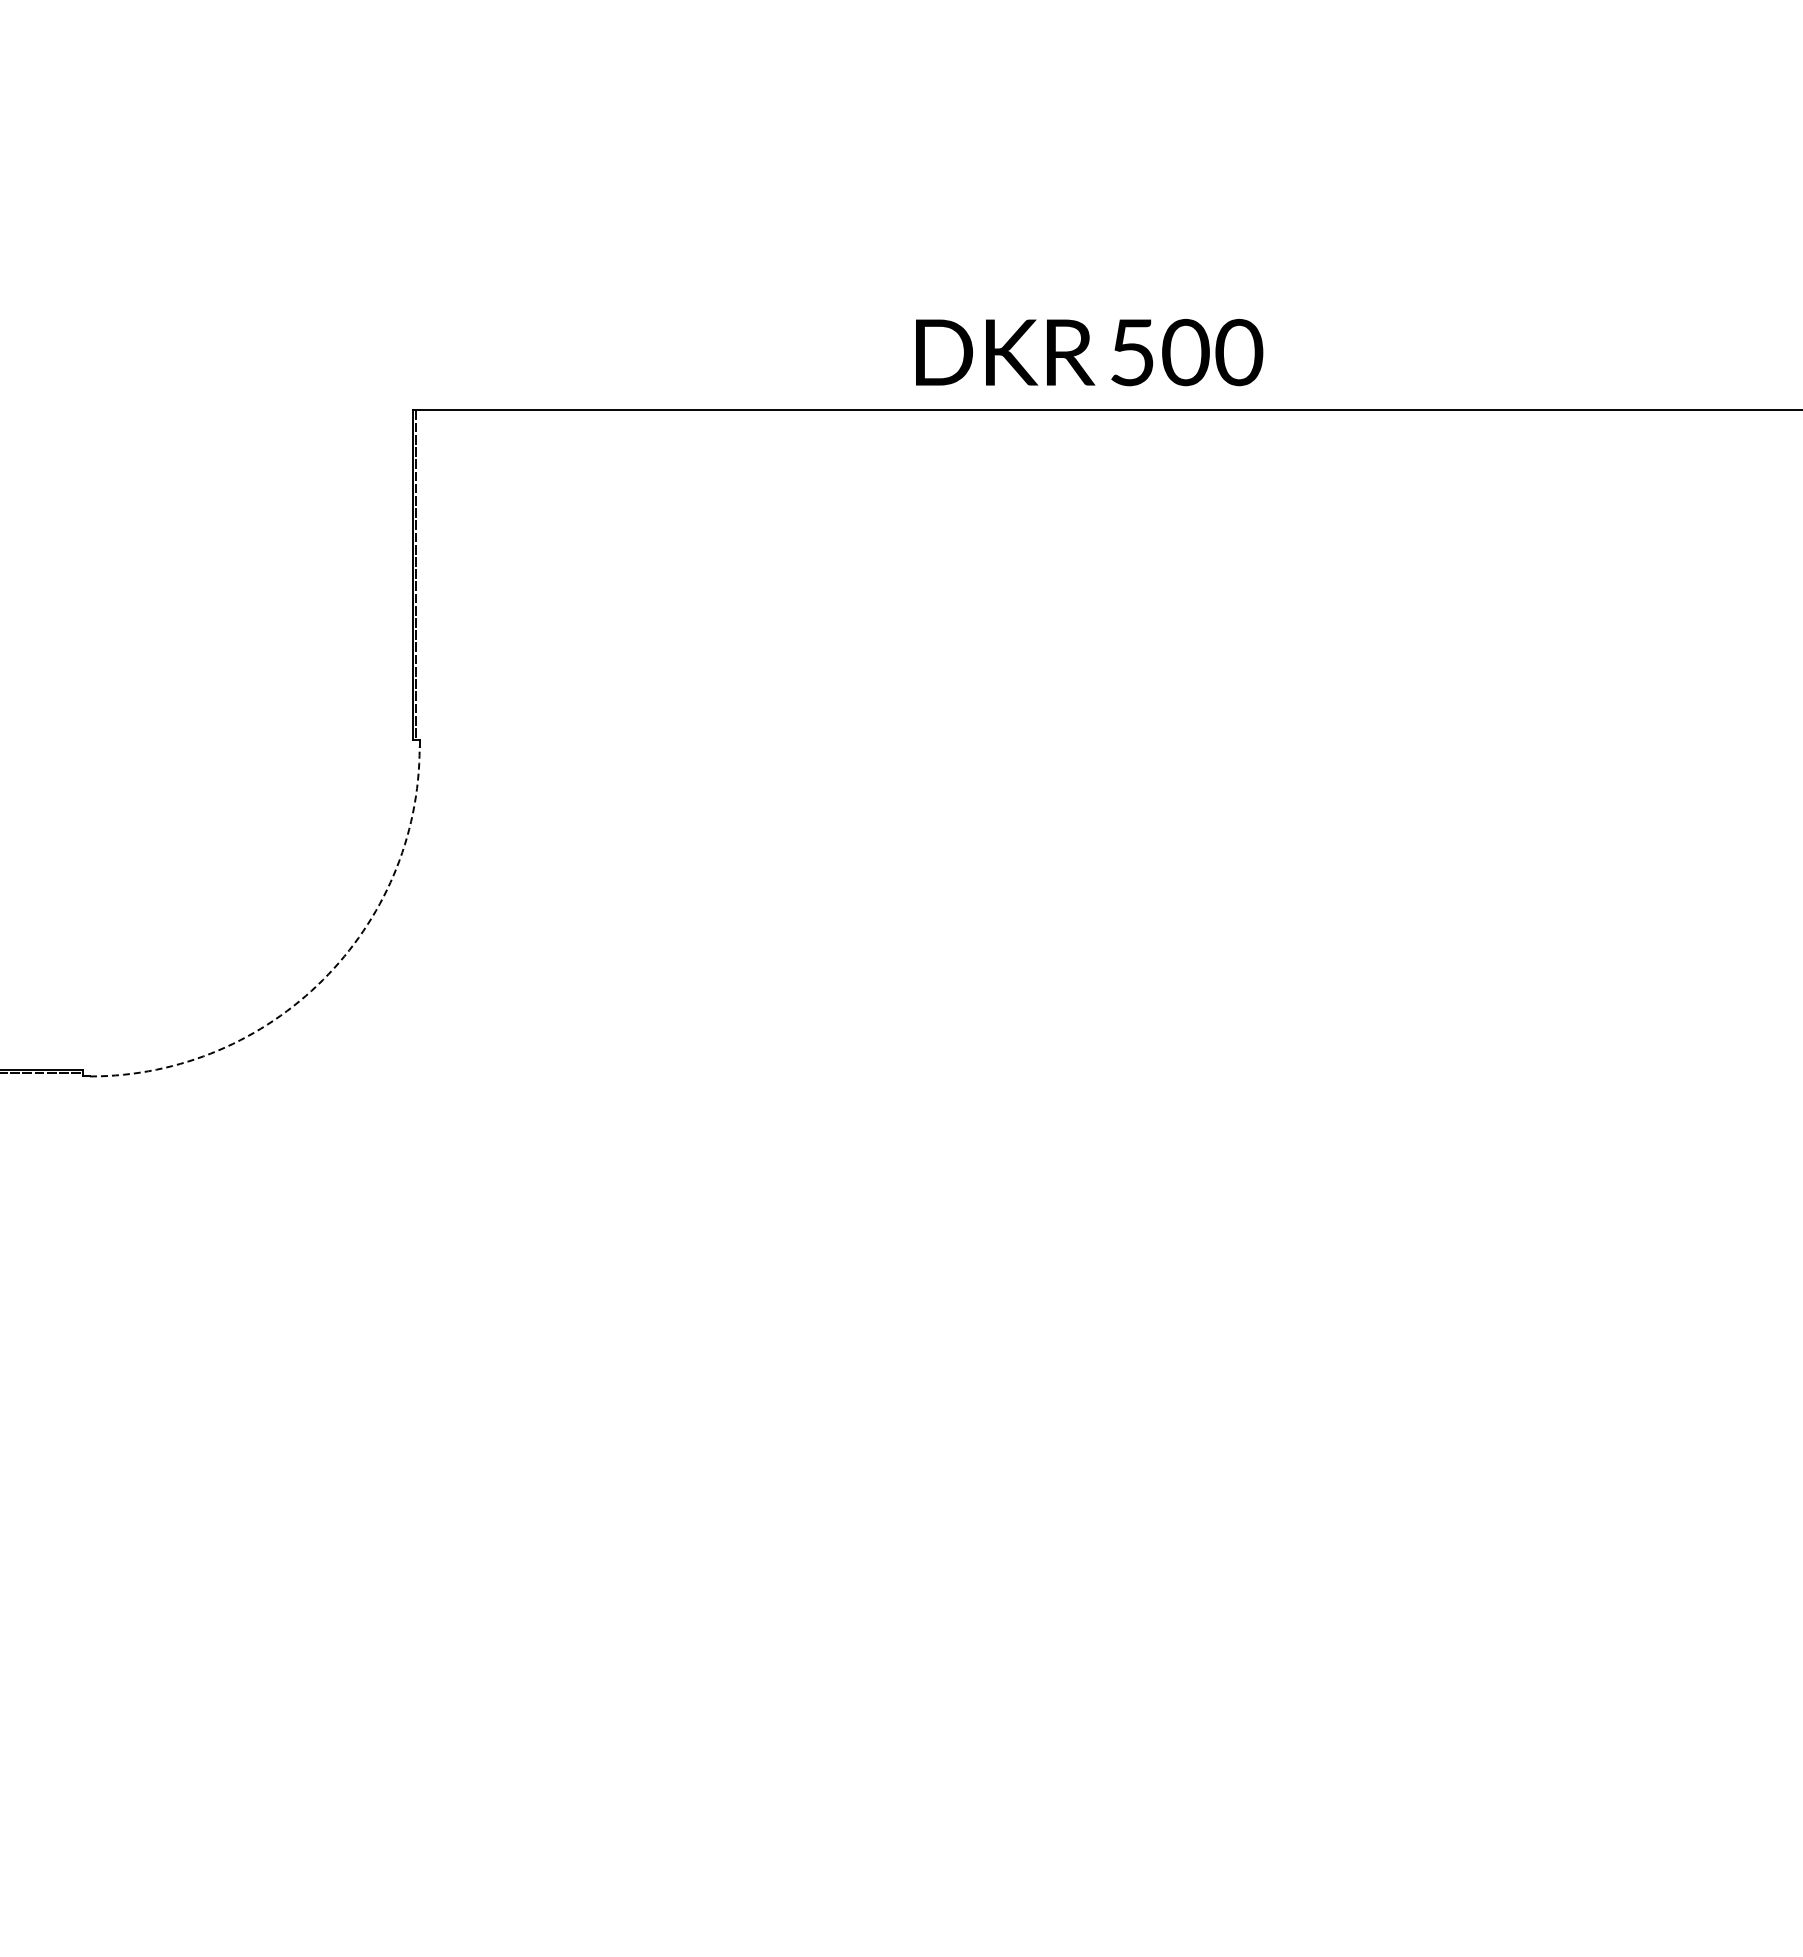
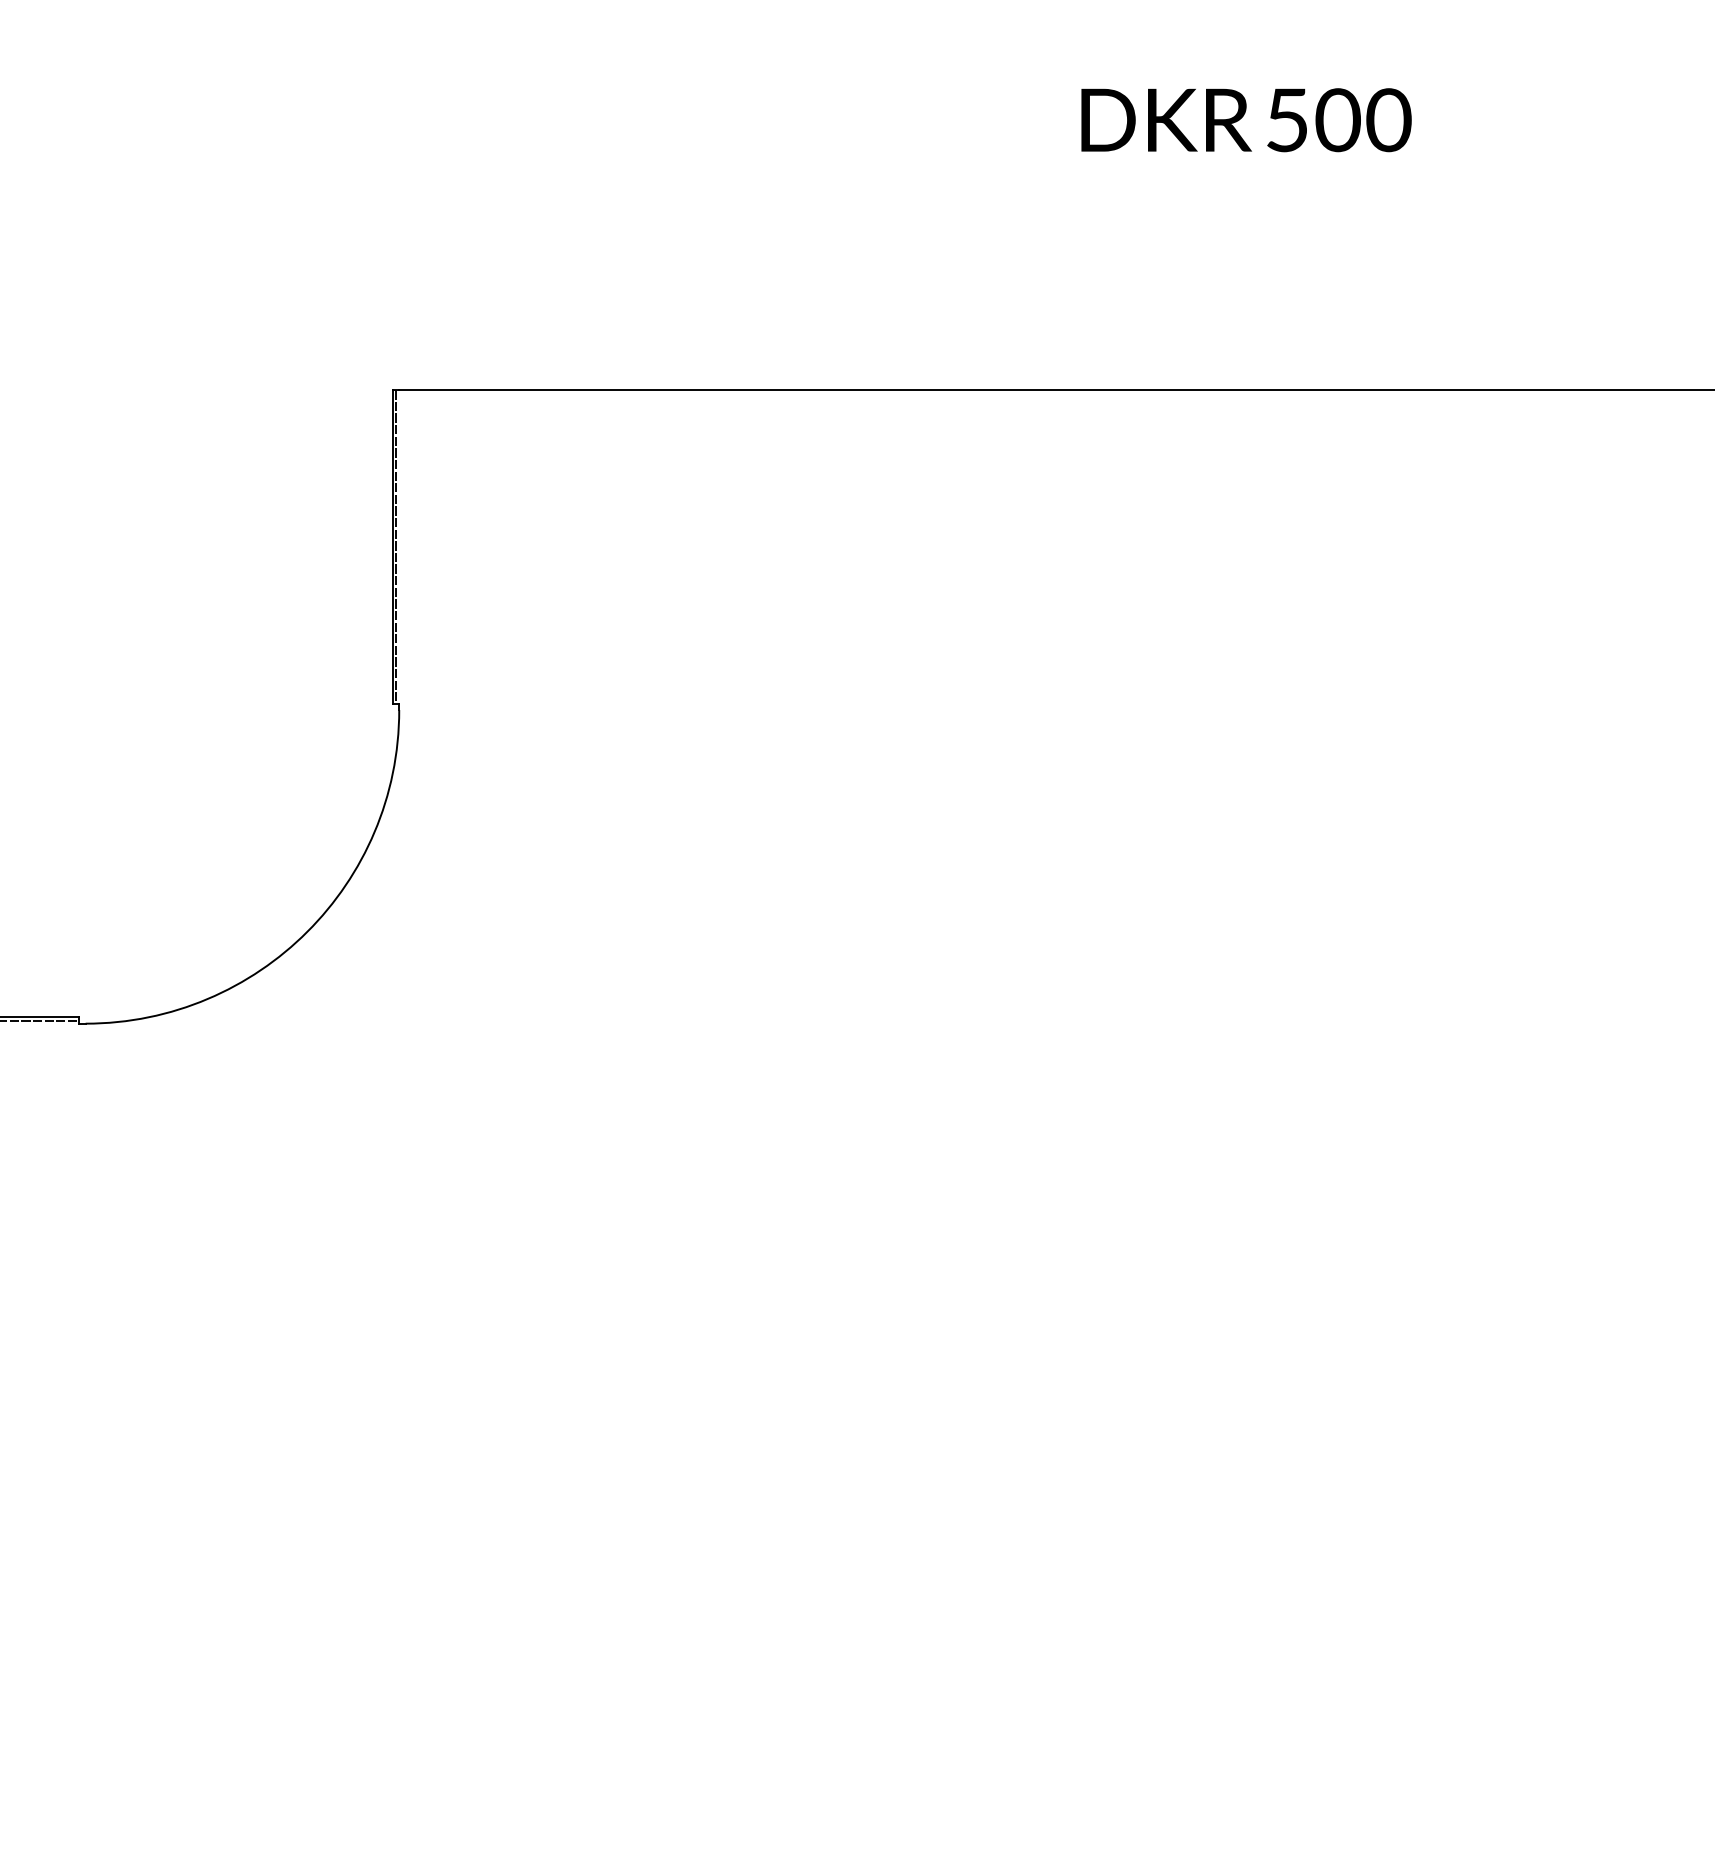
text: (1089, 352) -> (1246, 120), moved
arc: (323, 979) -> (307, 931), dashed -> solid

